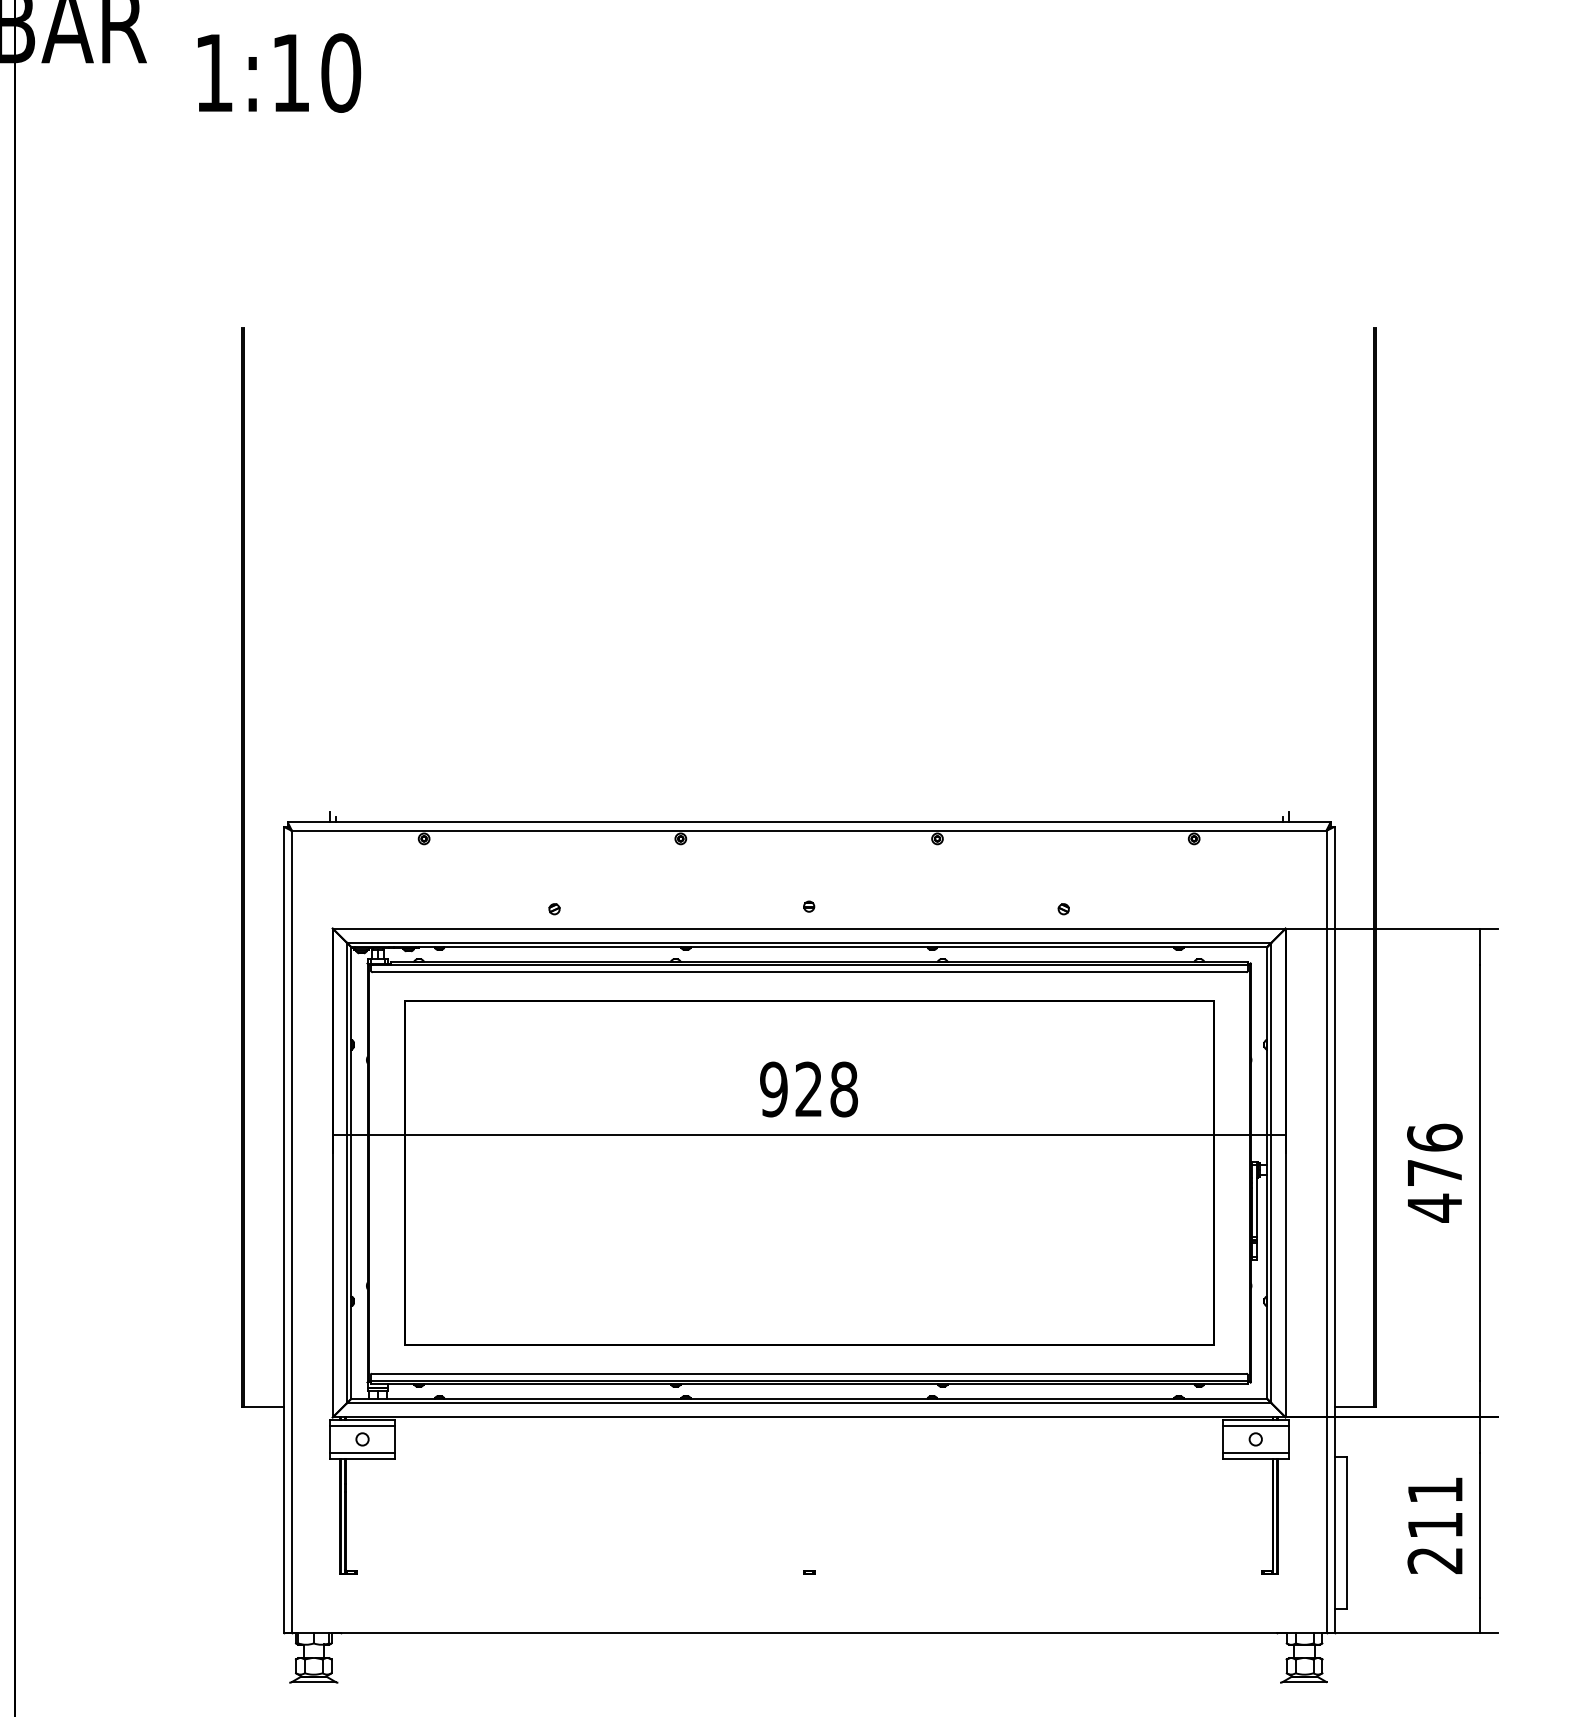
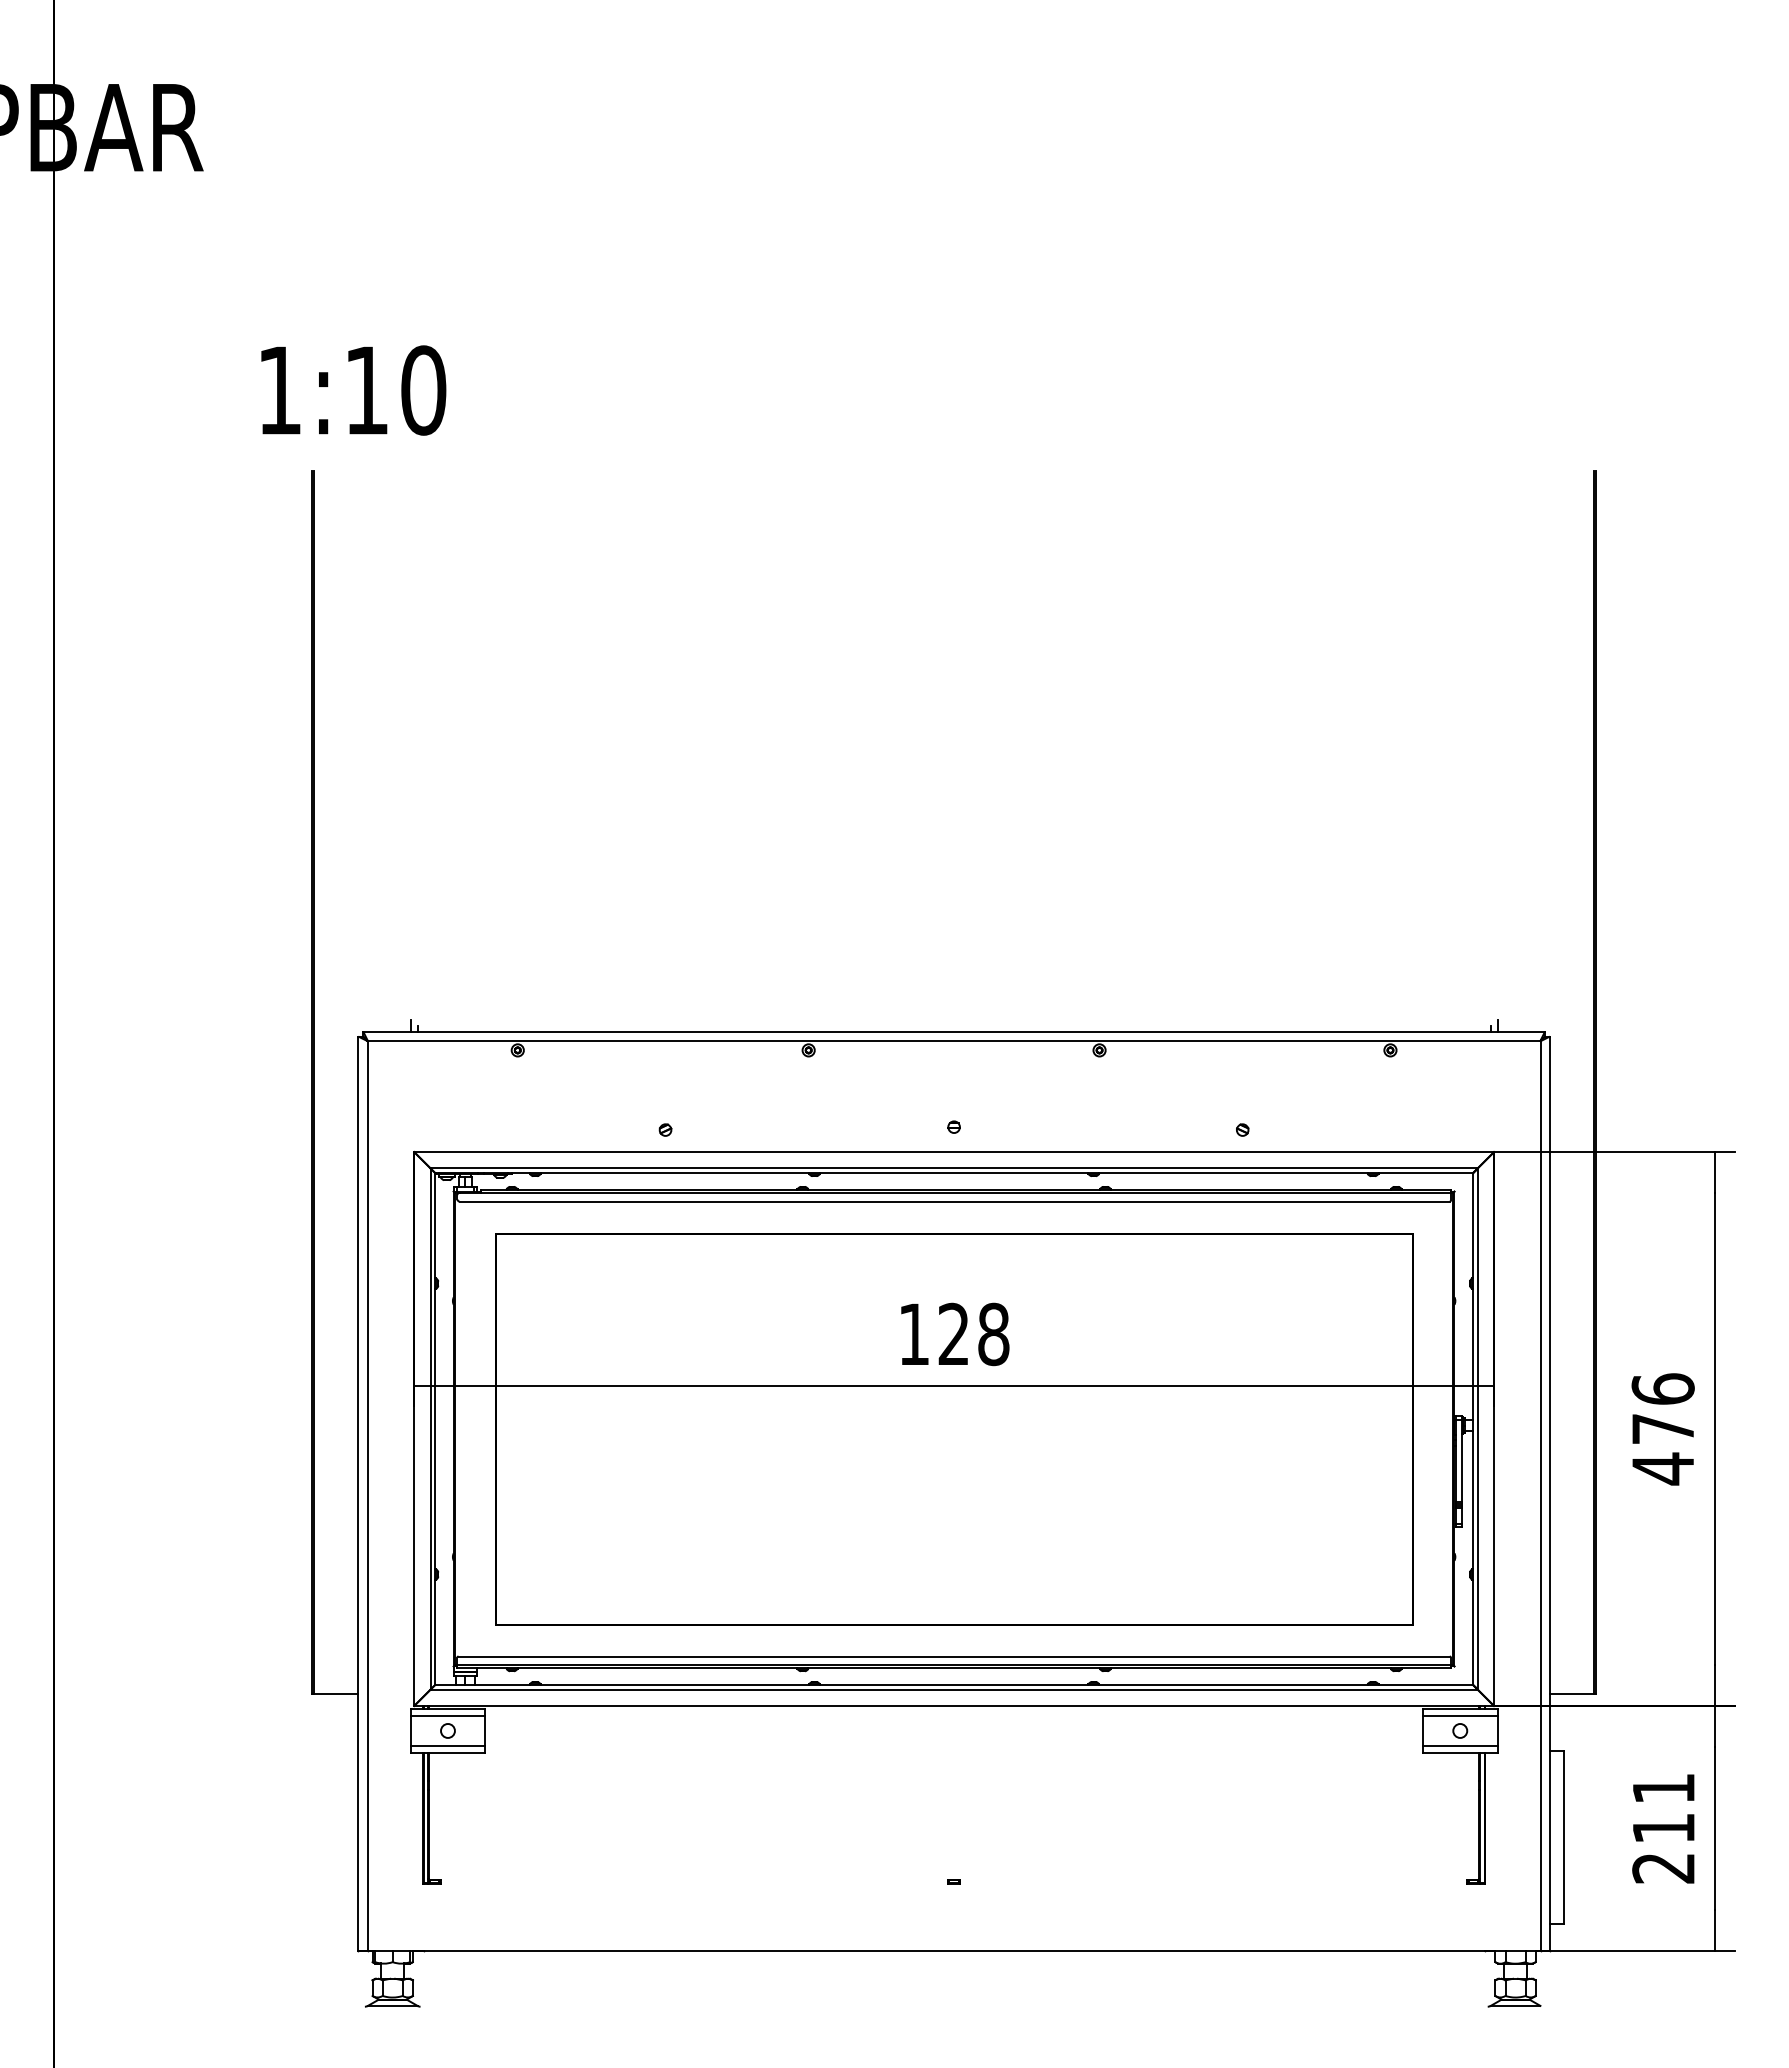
text: (279, 73) -> (353, 390), moved
text: (773, 1089) -> (913, 1334), 928 -> 128

